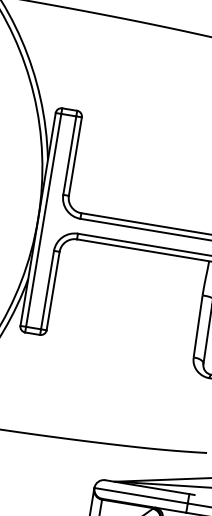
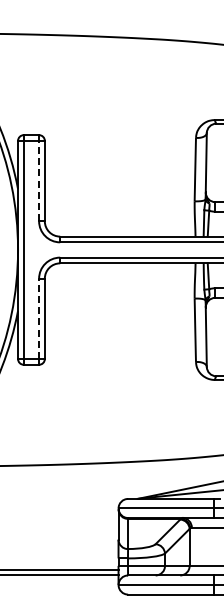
line: (70, 155) -> (39, 180), solid -> dashed
line: (47, 289) -> (39, 318), solid -> dashed

